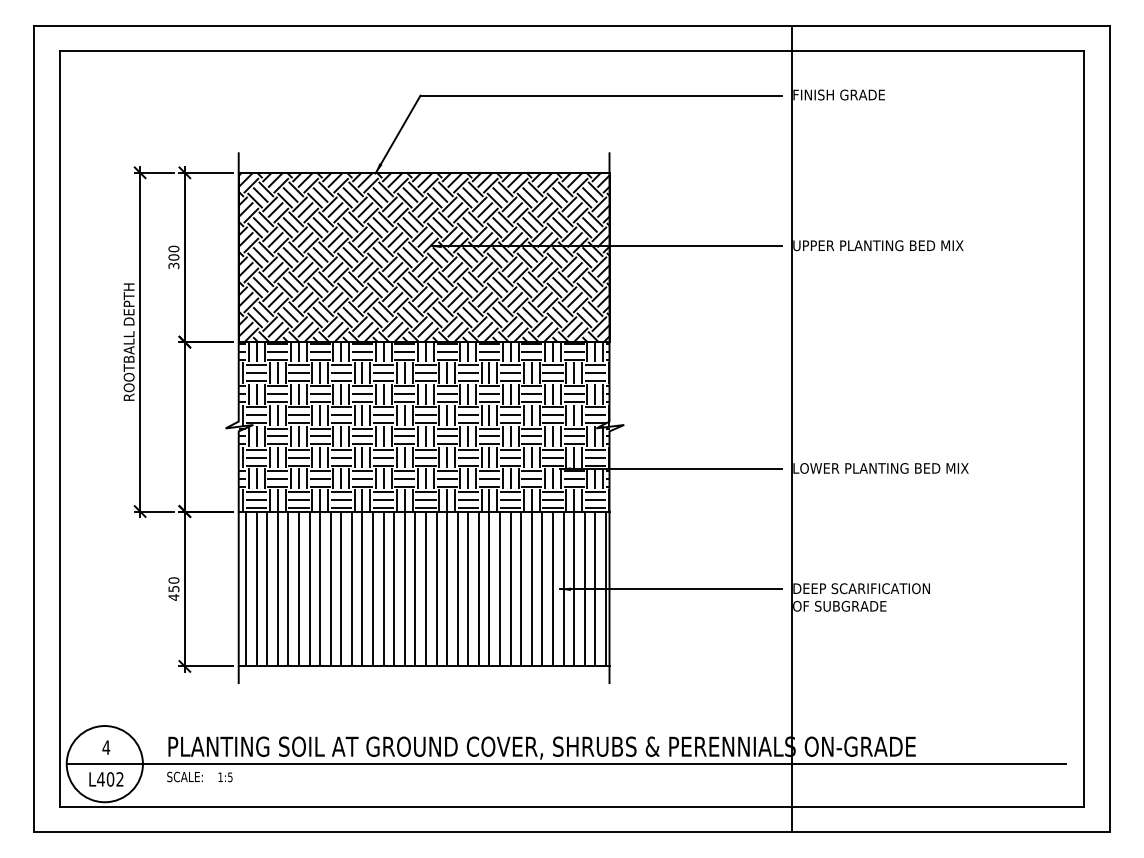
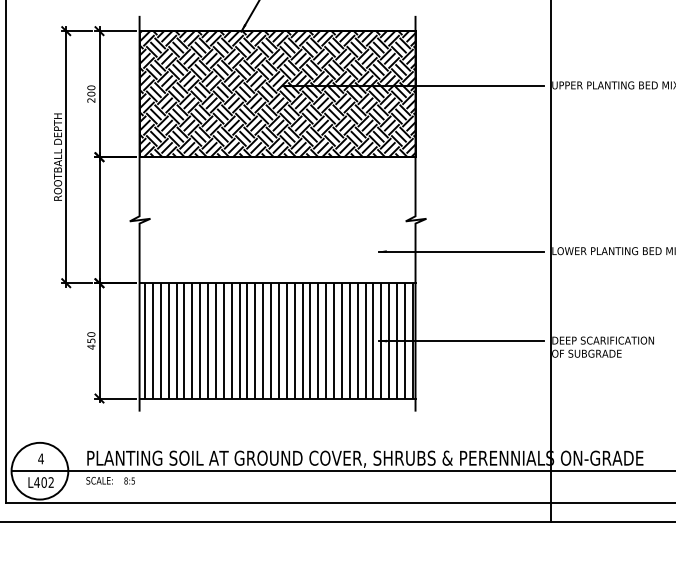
text: (174, 265) -> (91, 100), 300 -> 200
hatch: (423, 426) -> (277, 219), removed
text: (220, 777) -> (126, 481), 1:5 -> 8:5

